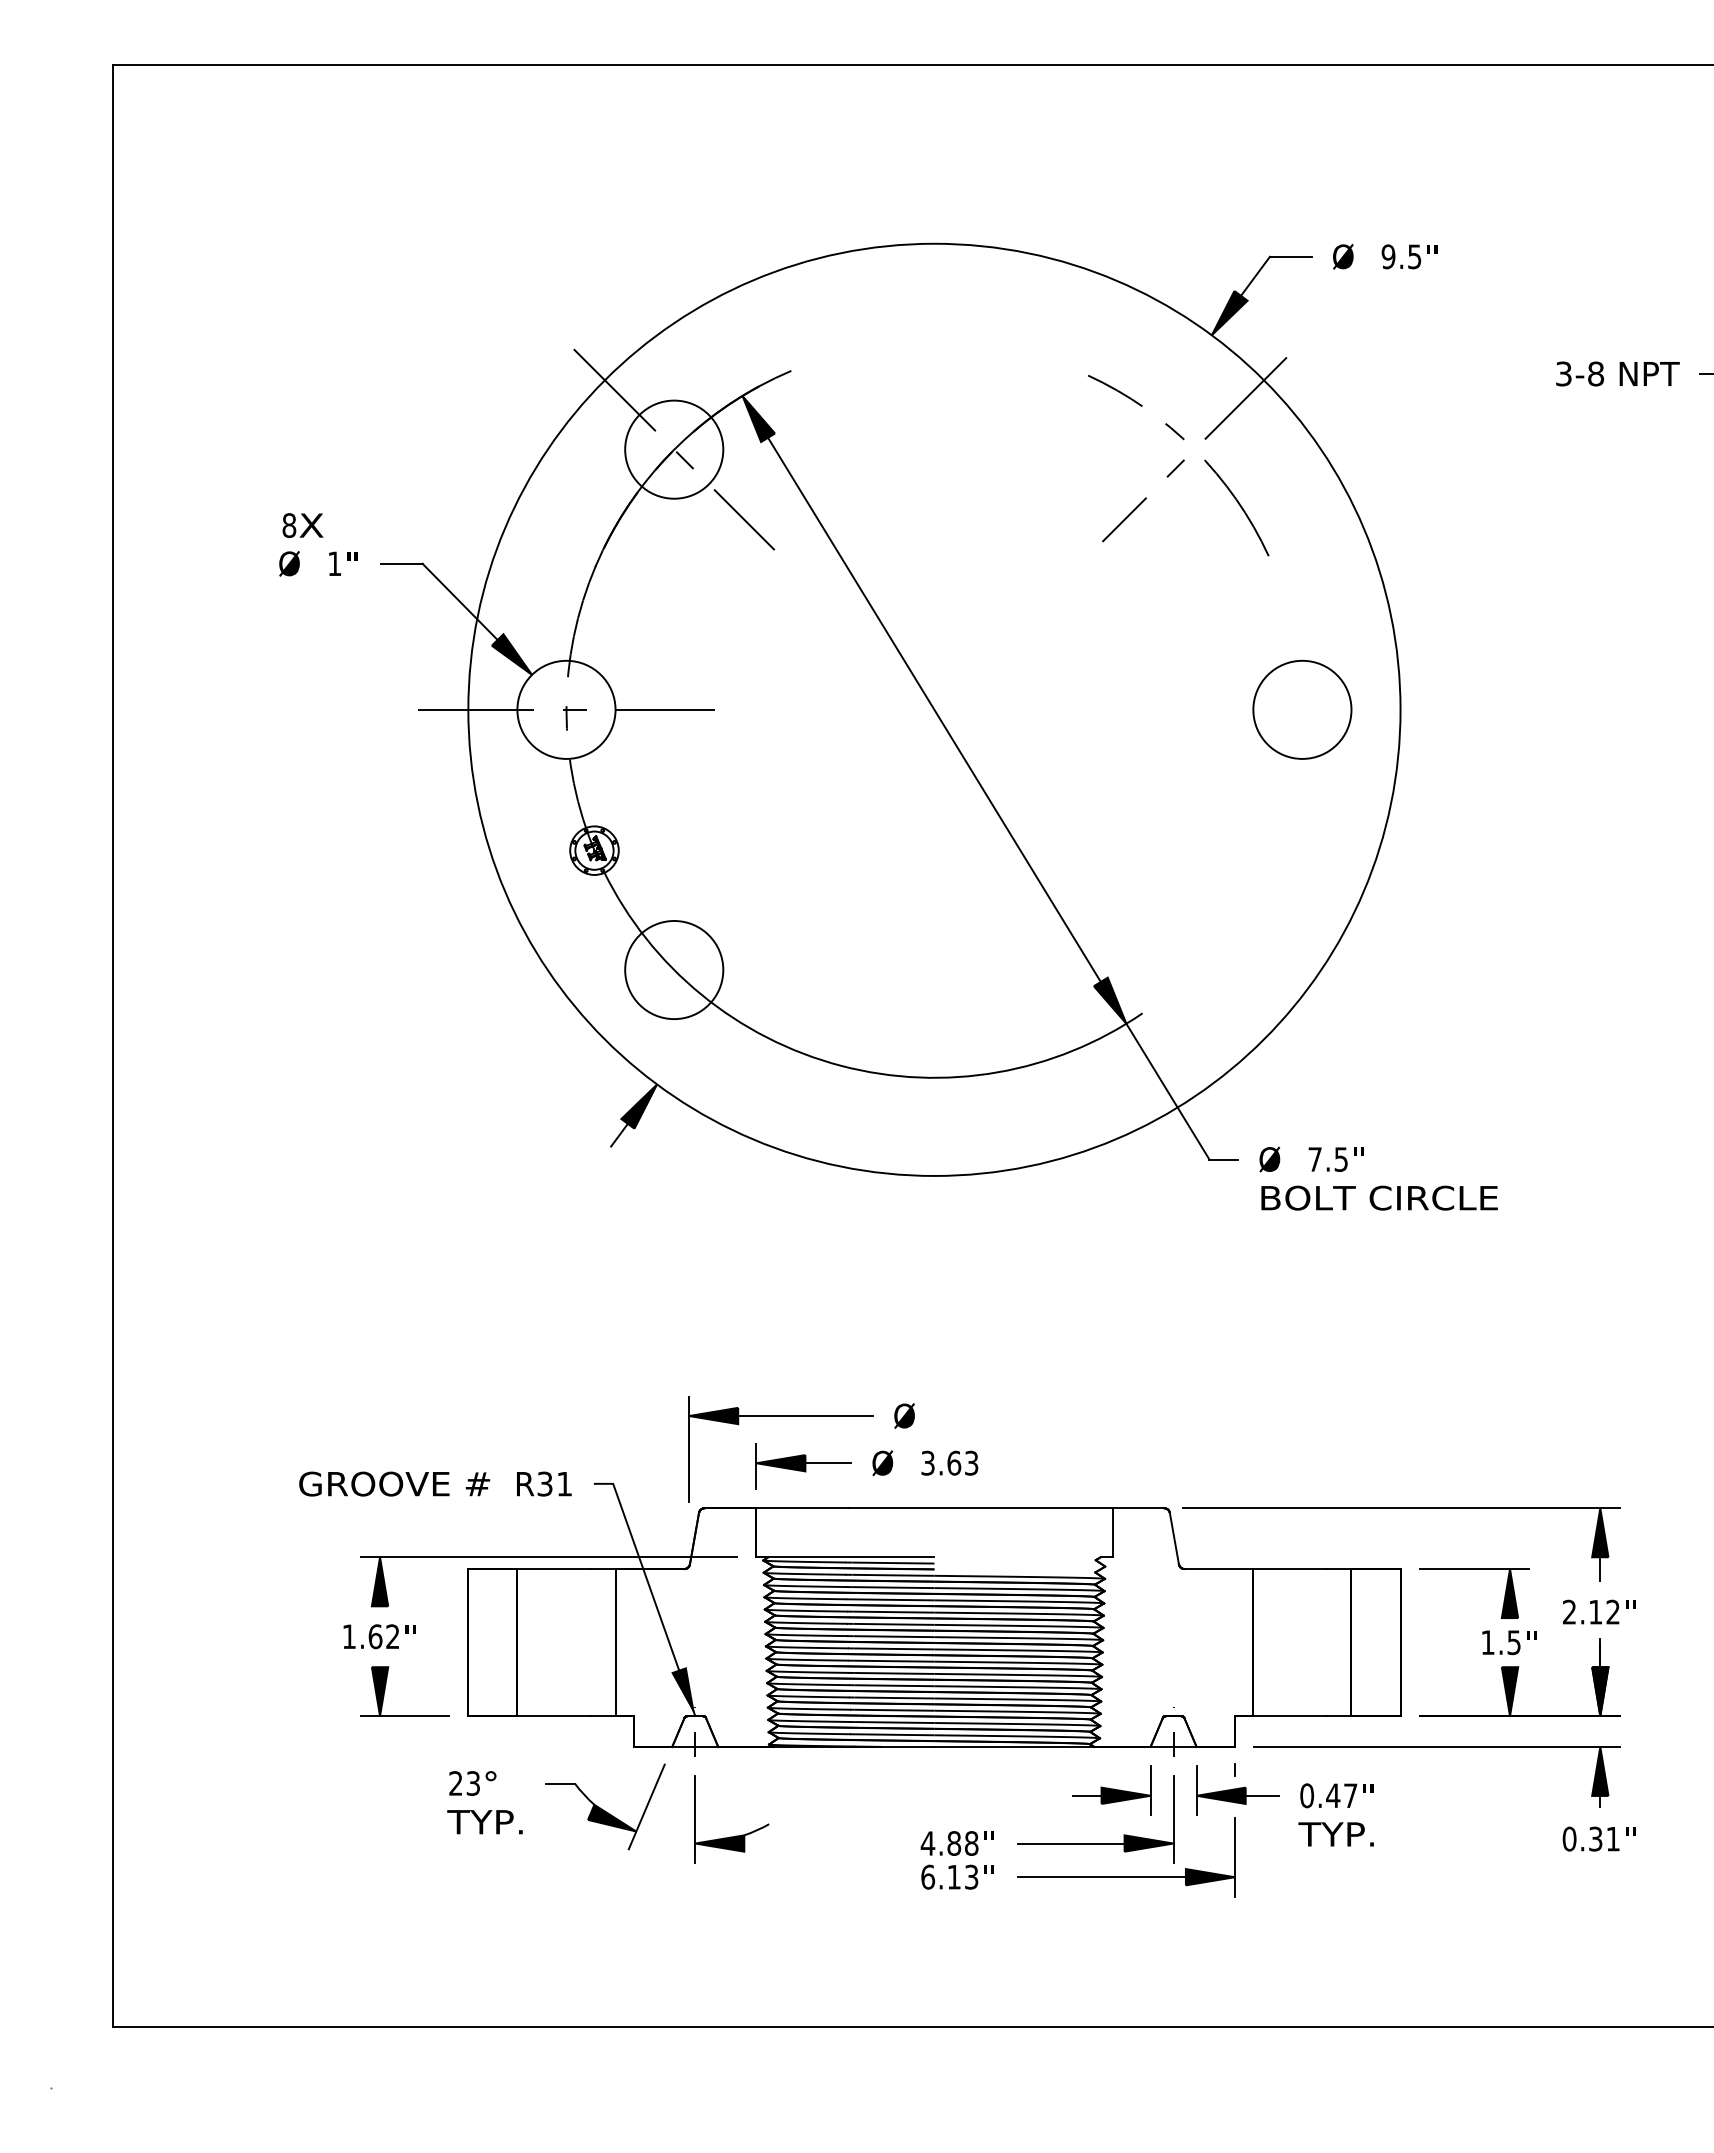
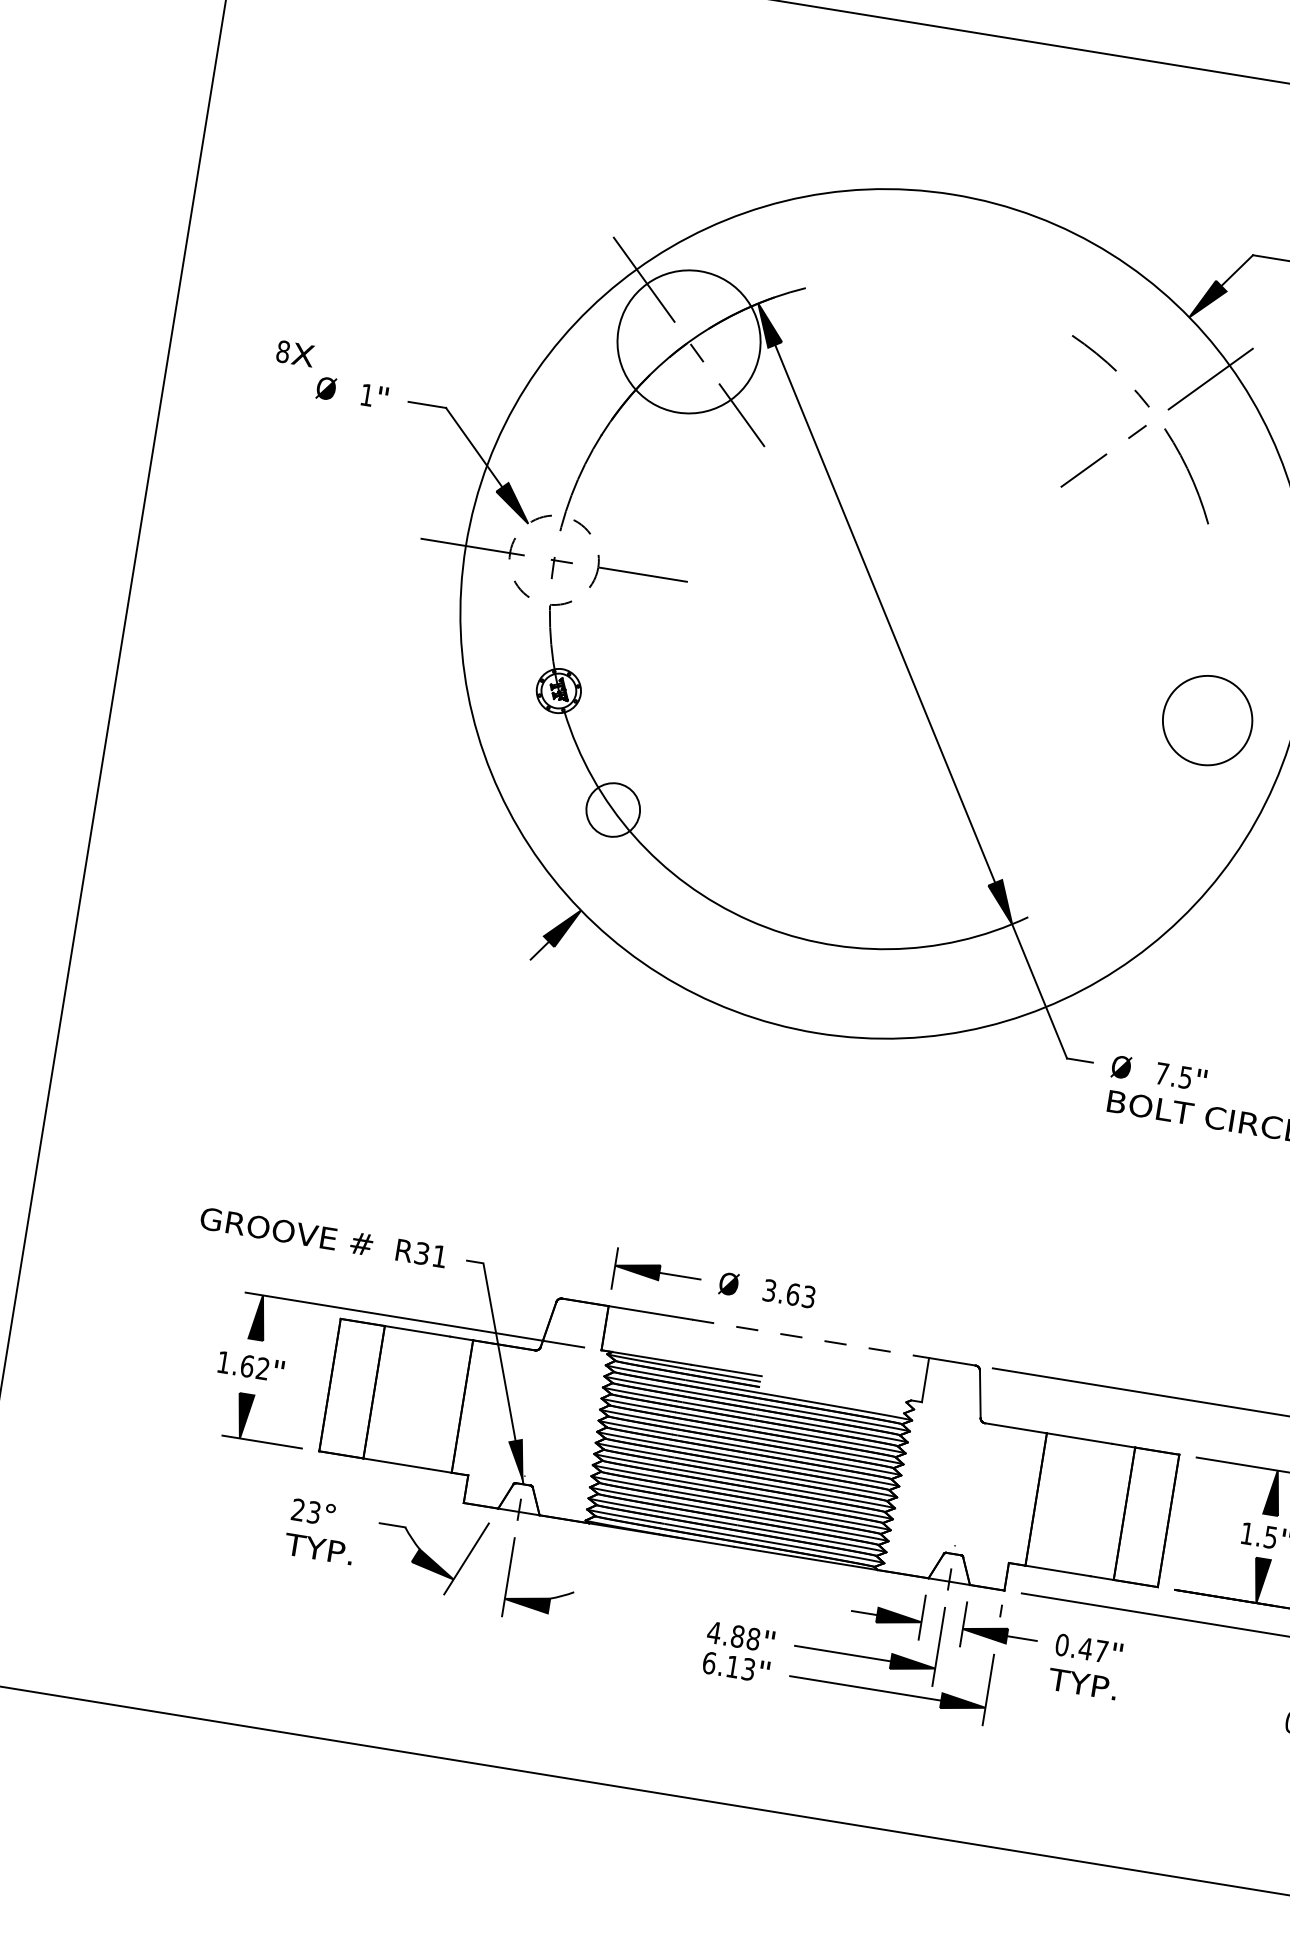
circle: (674, 449) -> (689, 341), size x1.6
text: (302, 525) -> (295, 353), moved
circle: (566, 709) -> (554, 559), solid -> dashed
circle: (1302, 709) -> (1207, 720), moved
circle: (674, 969) -> (613, 809), size x0.6
part: (801, 1416) -> (662, 1230), removed
line: (980, 1508) -> (810, 1339), solid -> dashed

